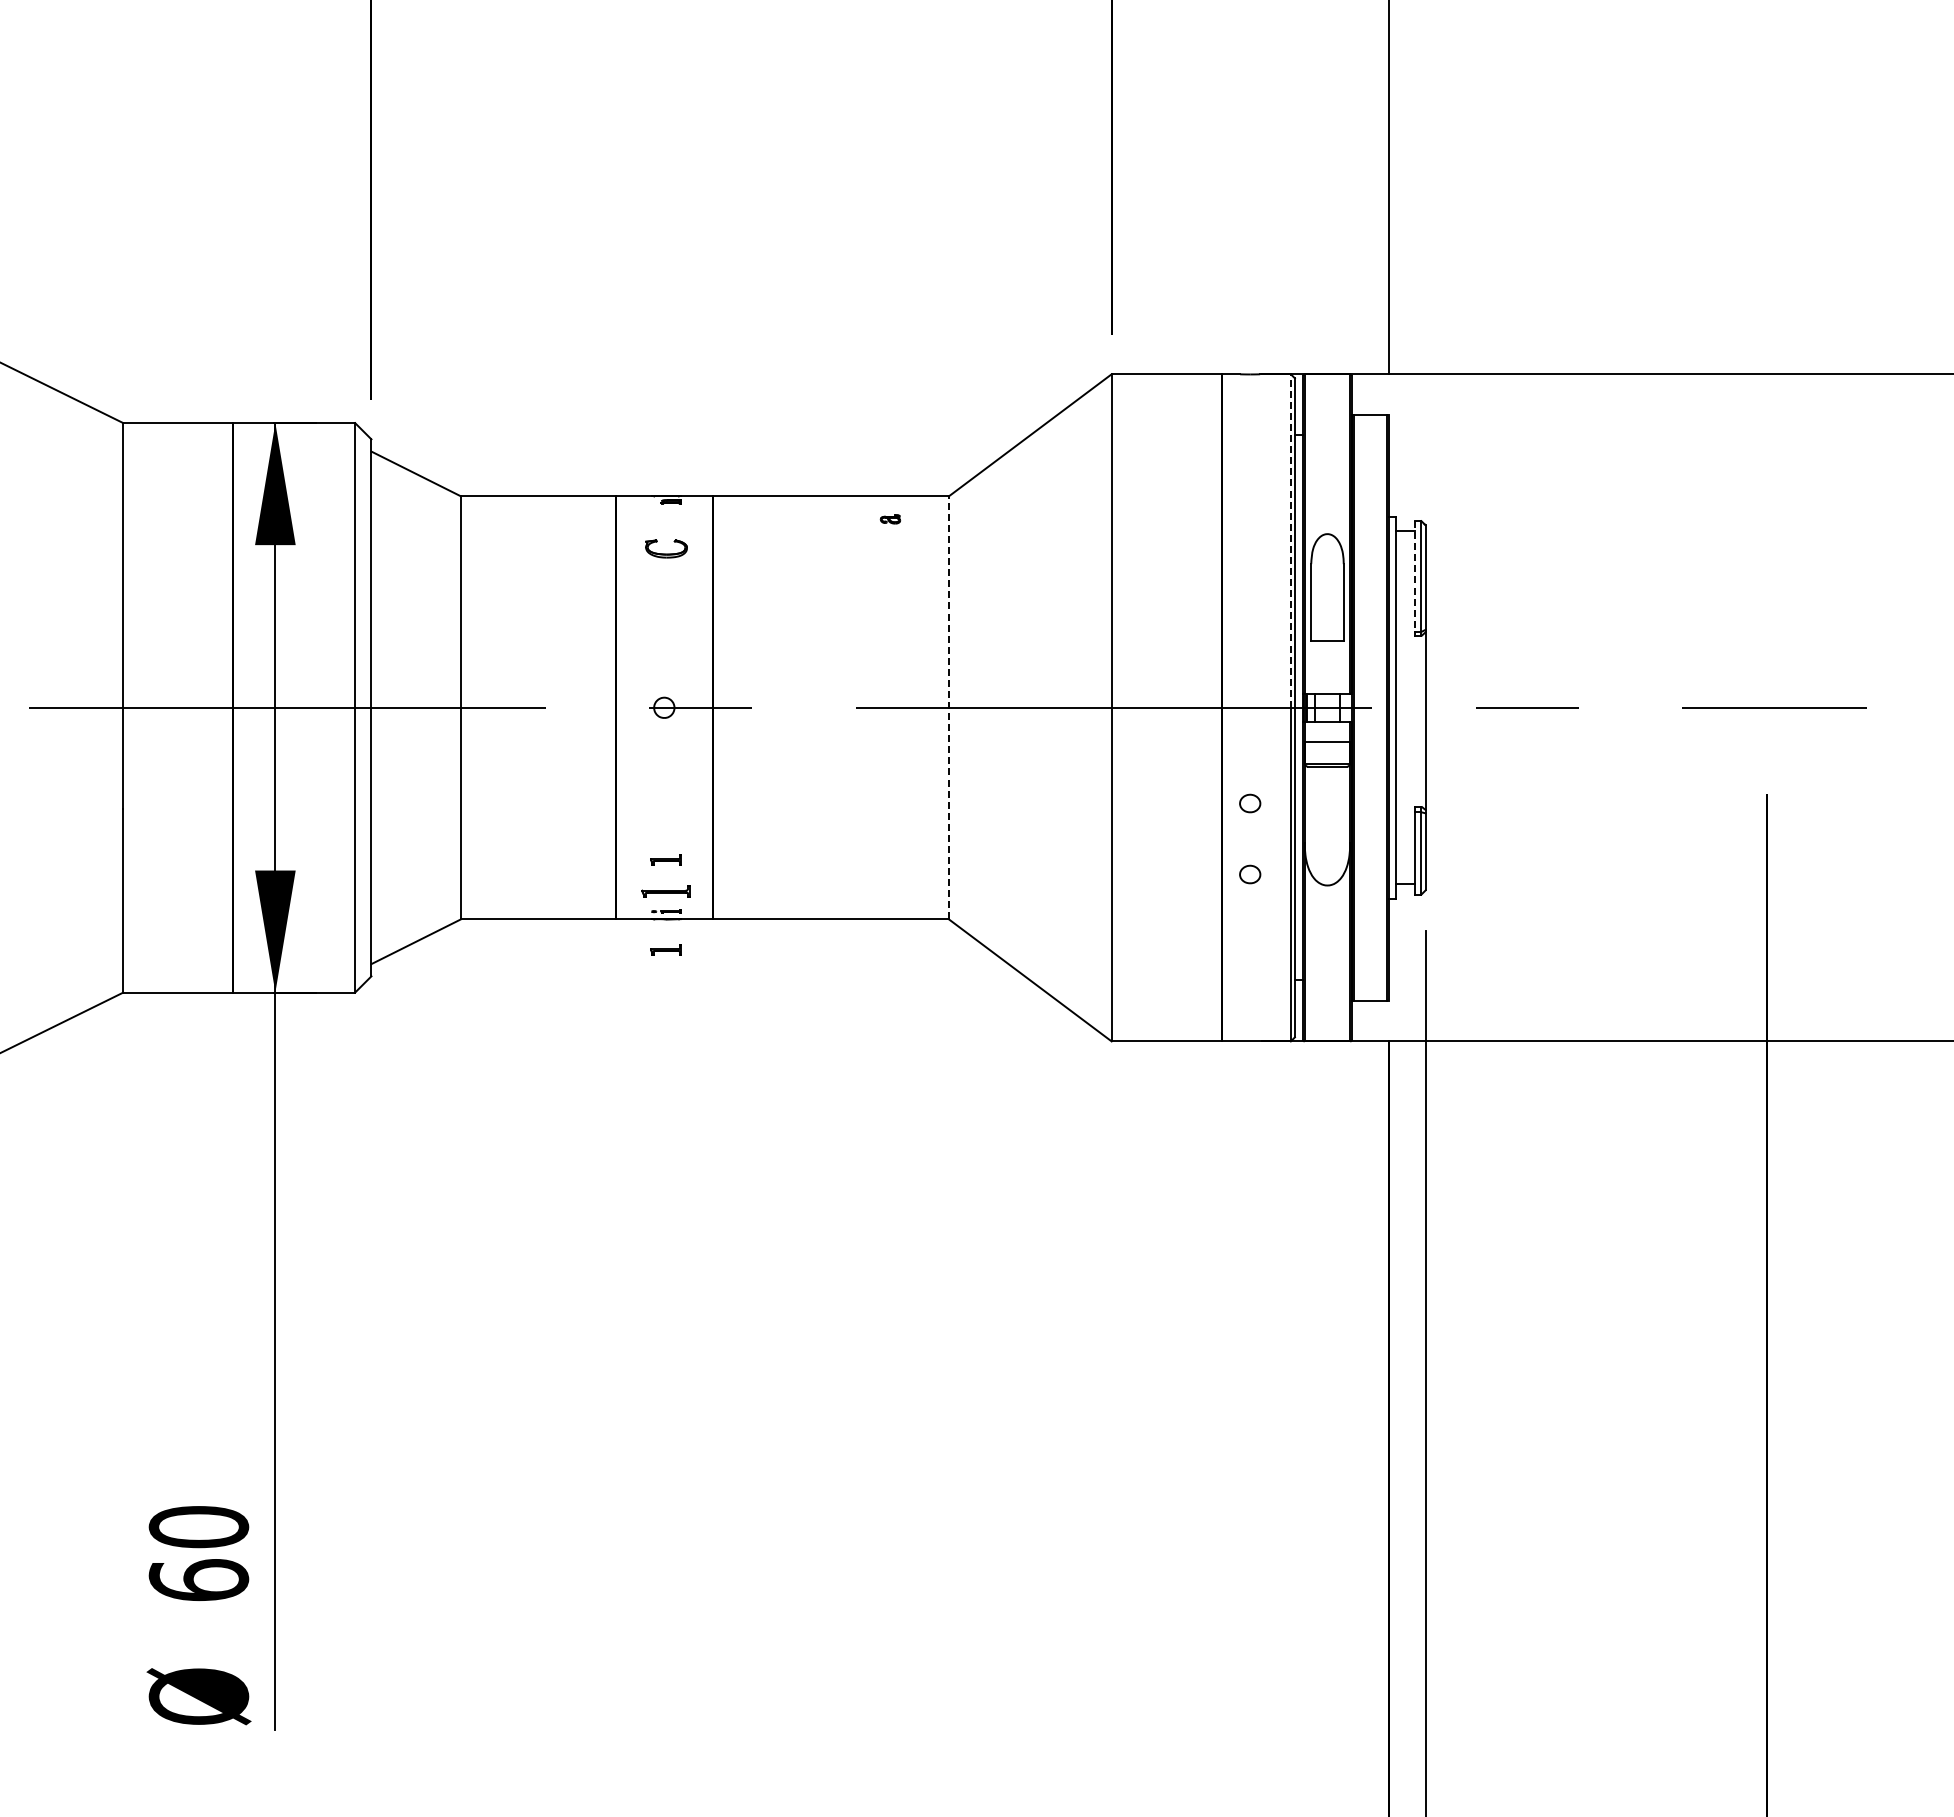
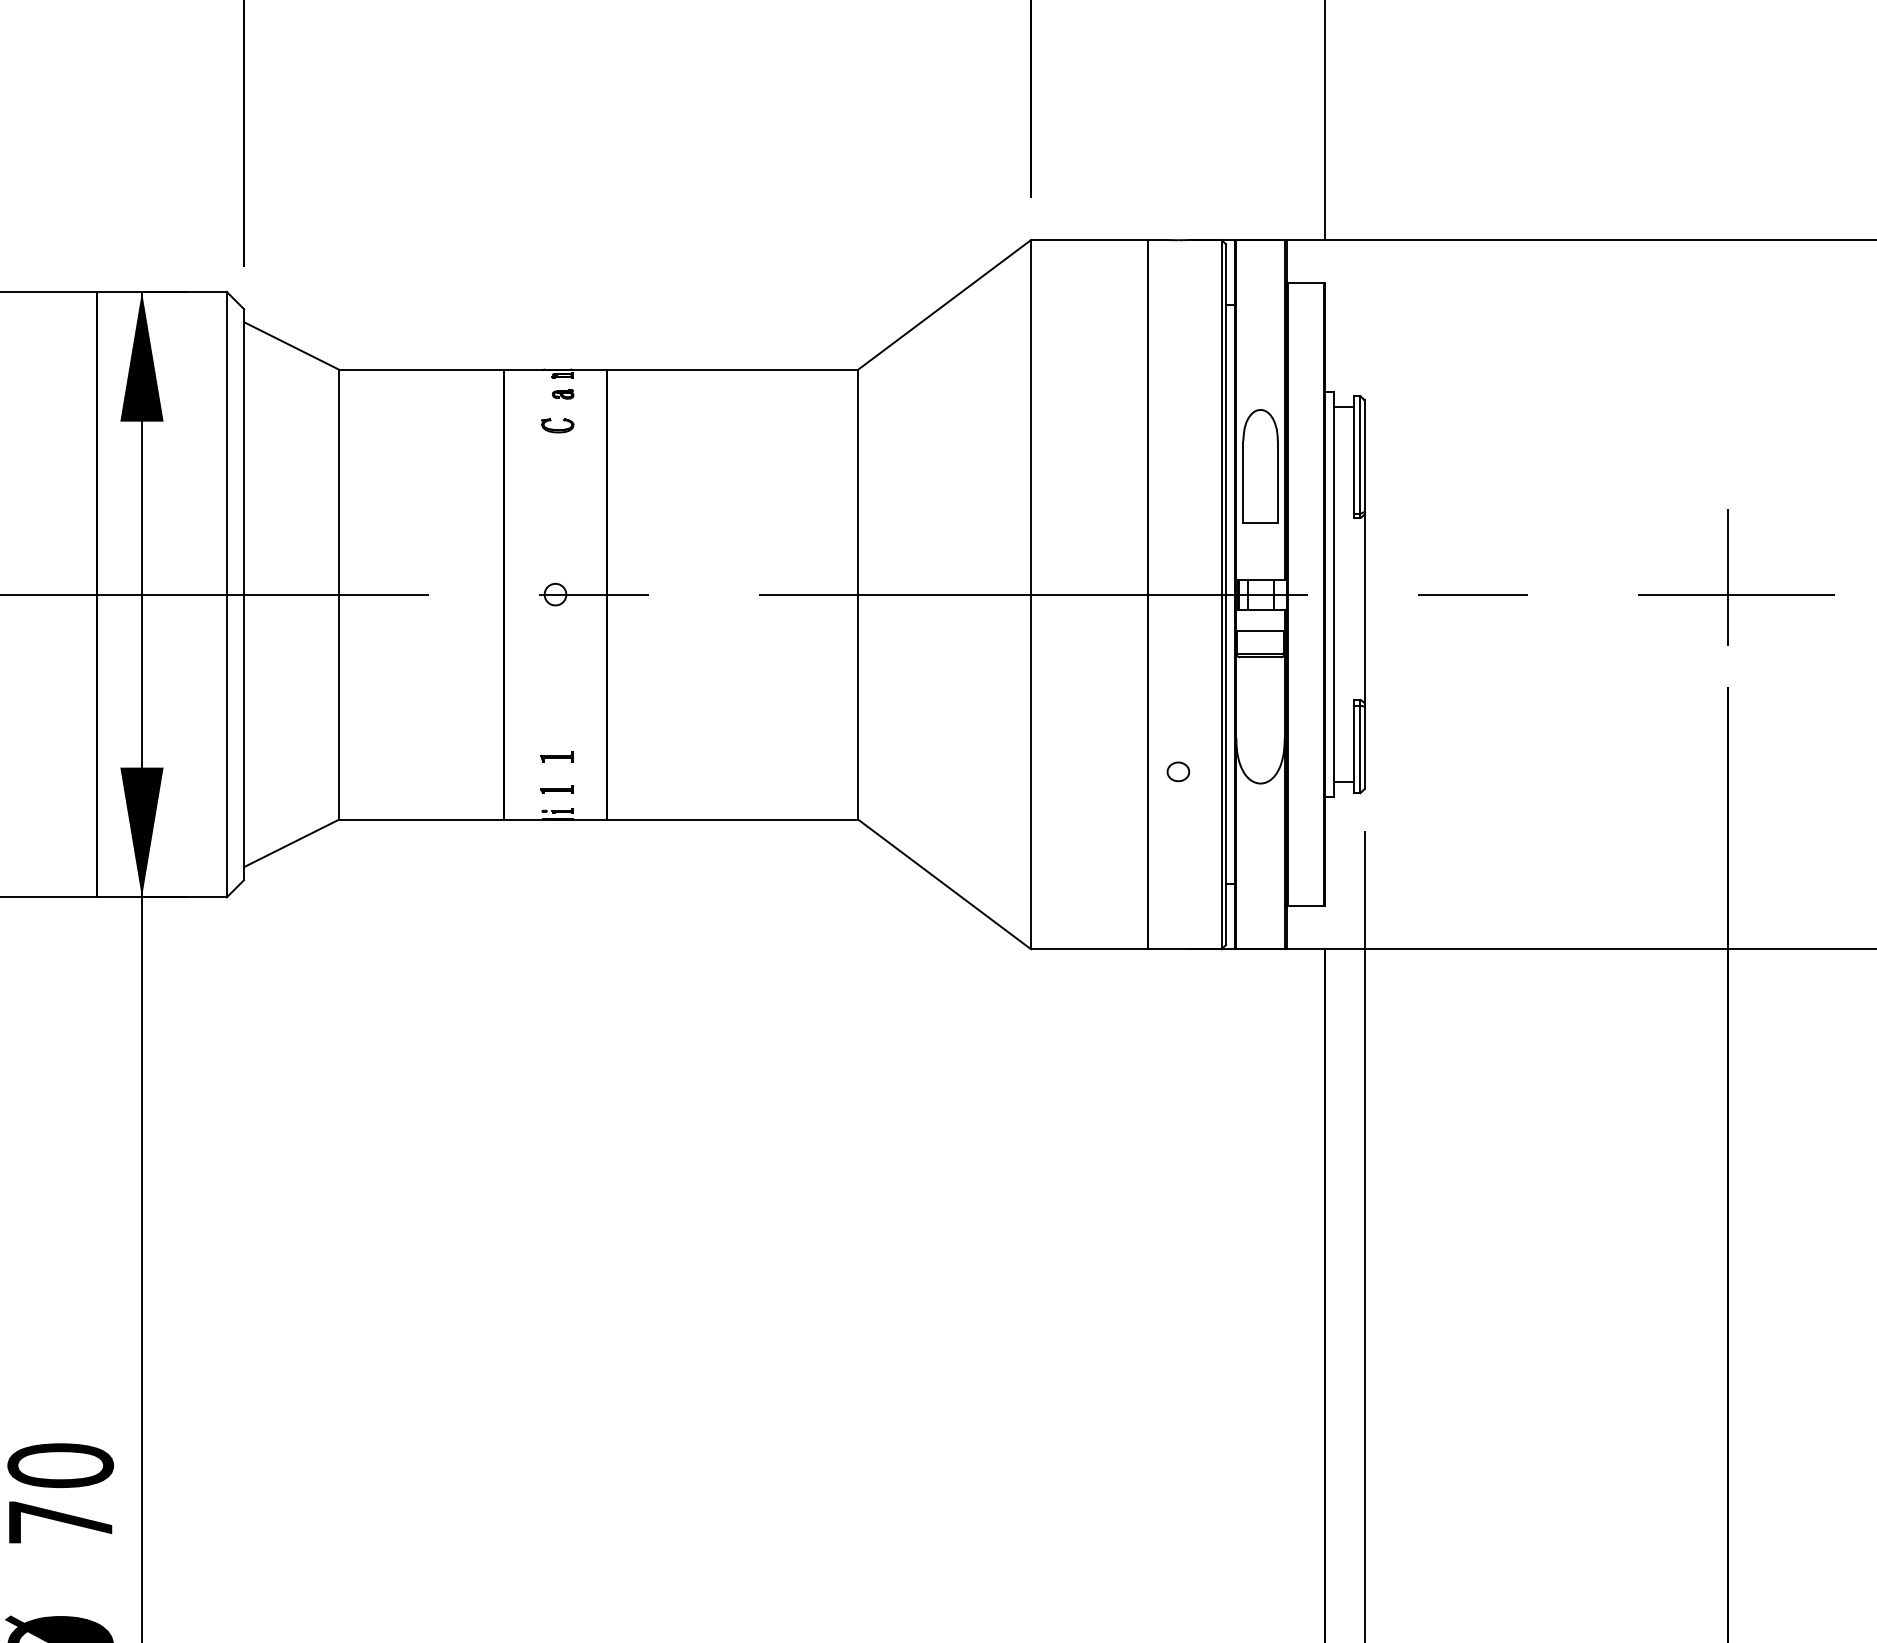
part: (890, 519) -> (563, 394), moved
line: (1290, 541) -> (1221, 417), dashed -> solid
part: (666, 549) -> (557, 426), size x0.71
line: (1414, 577) -> (1353, 456), dashed -> solid
line: (1766, 691) -> (1727, 577), added
line: (948, 707) -> (857, 594), dashed -> solid
part: (1250, 803) -> (1178, 696), removed
part: (665, 891) -> (556, 789), size x0.62
part: (665, 949) -> (556, 851), removed
text: (198, 1580) -> (60, 1522), 60 -> 70

